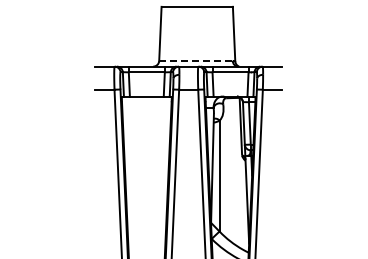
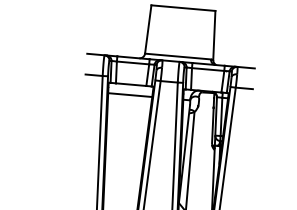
line: (195, 60) -> (177, 56), dashed -> solid
line: (146, 108) -> (129, 95), added

